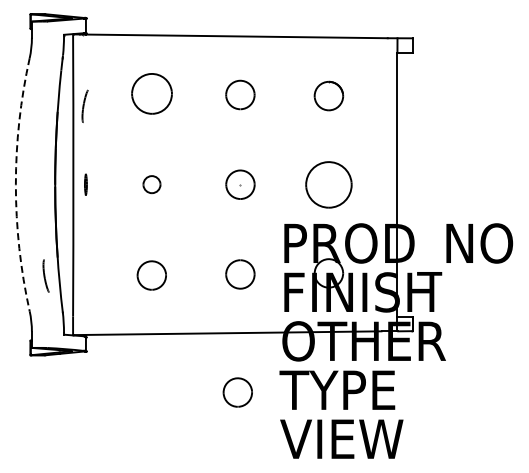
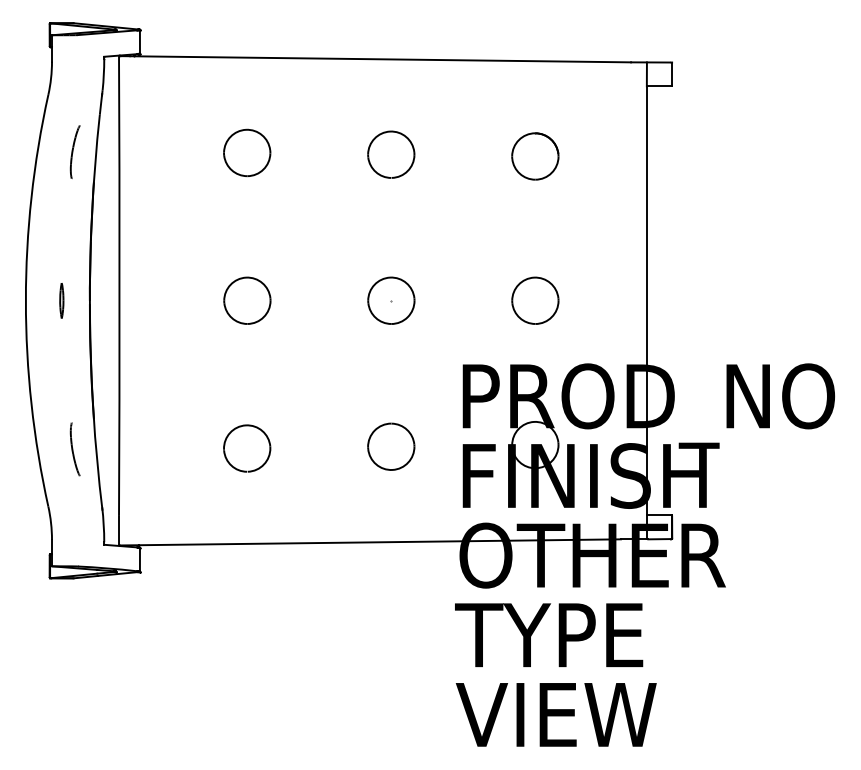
part: (151, 93) -> (246, 152), size x0.71
part: (84, 105) -> (74, 150), moved
arc: (15, 184) -> (25, 300), dashed -> solid
line: (85, 184) -> (61, 300), moved
part: (151, 184) -> (246, 300), size x1.67
part: (328, 184) -> (534, 300), size x0.62
part: (237, 392) -> (386, 638), removed

